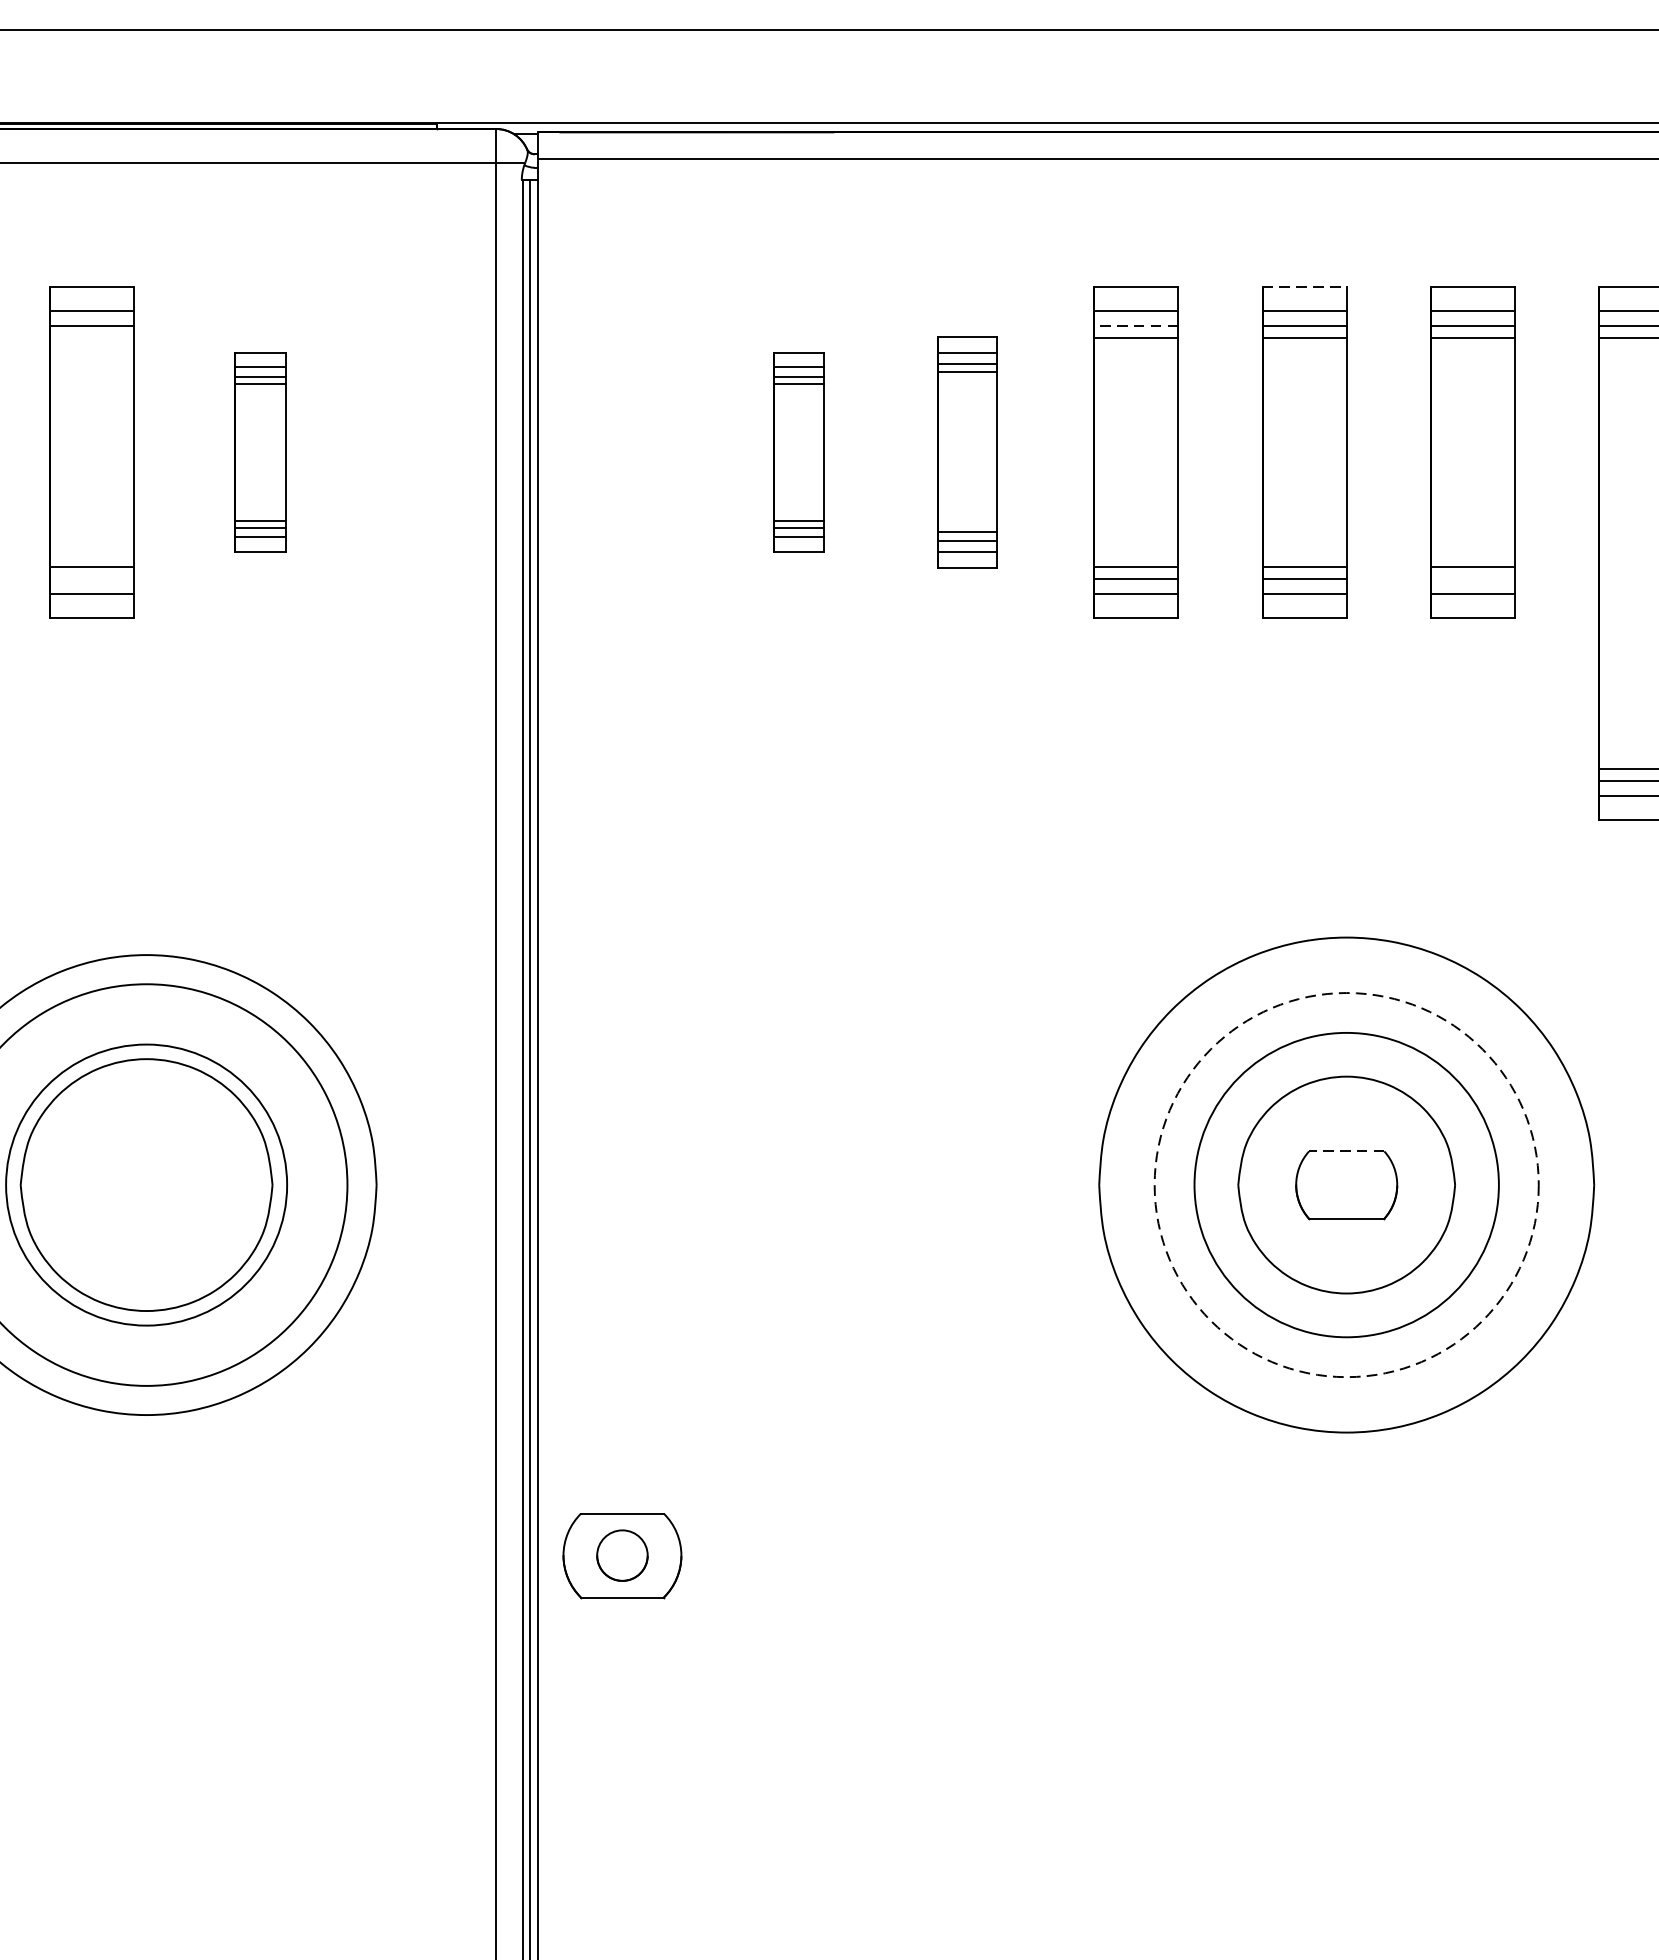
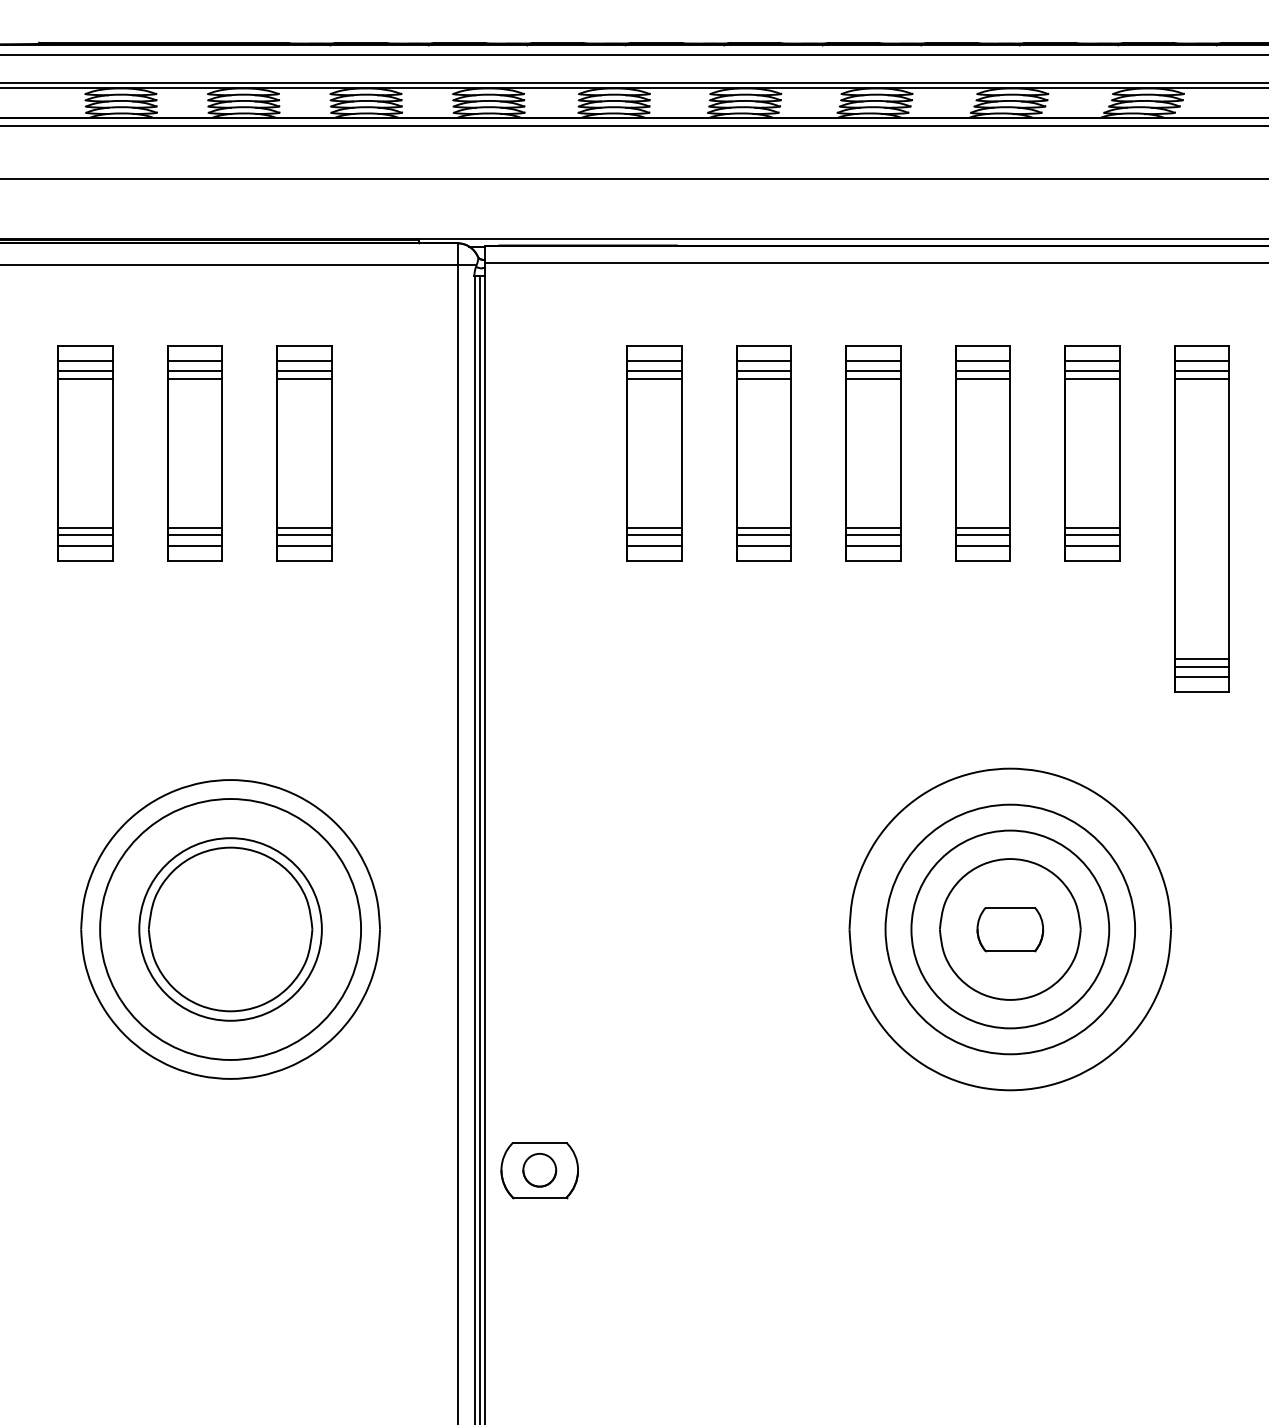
line: (1305, 286) -> (983, 345), dashed -> solid
line: (1136, 326) -> (873, 371), dashed -> solid
line: (91, 338) -> (194, 379), added
part: (260, 452) -> (304, 453), size x1.67
part: (799, 452) -> (654, 453), size x1.67
part: (966, 452) -> (763, 453), size x1.43
line: (91, 578) -> (194, 535), added
line: (1473, 578) -> (1092, 535), added
line: (1345, 1151) -> (1009, 907), dashed -> solid
circle: (1346, 1185) -> (1010, 929), dashed -> solid

